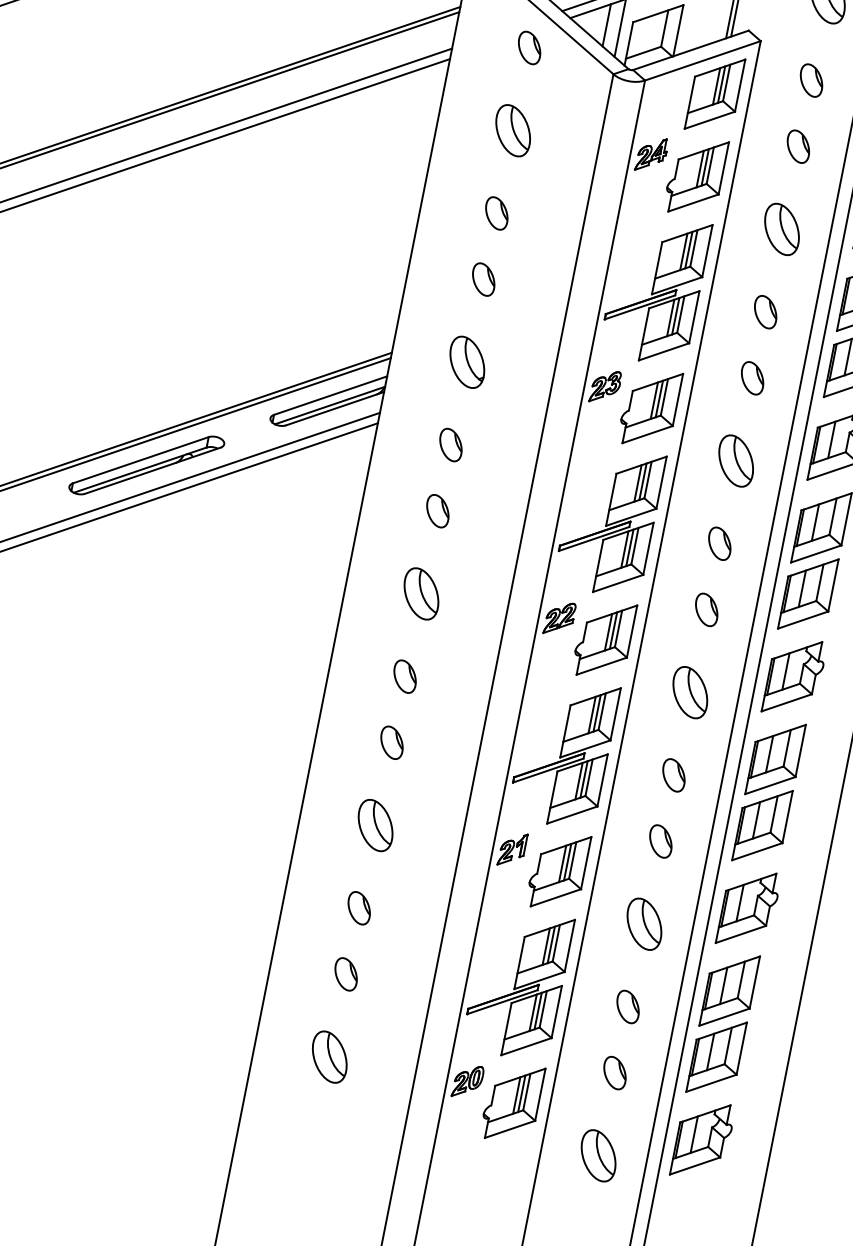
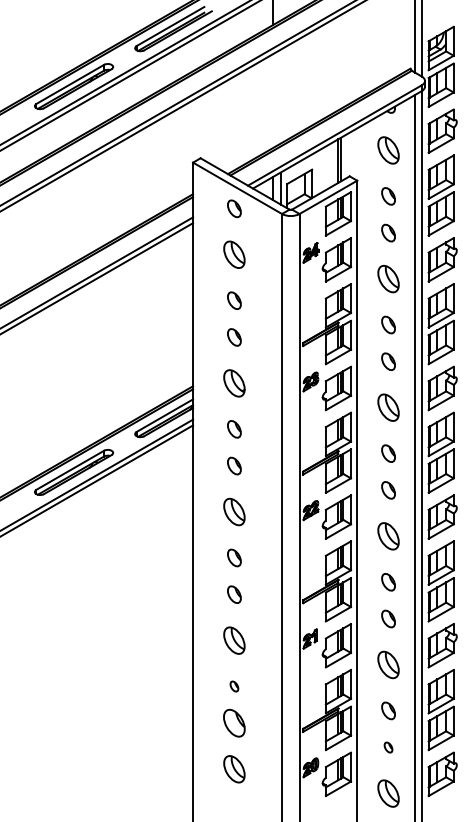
part: (359, 908) -> (234, 686), size x0.6
part: (346, 974) -> (234, 723), size x1.6
part: (614, 1072) -> (388, 747), size x0.6

